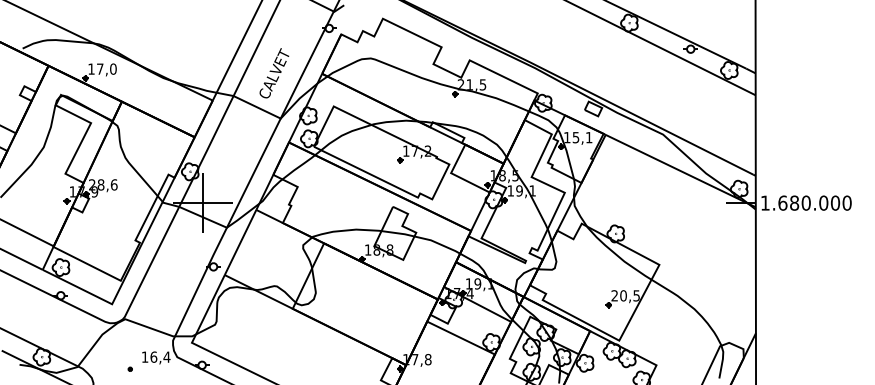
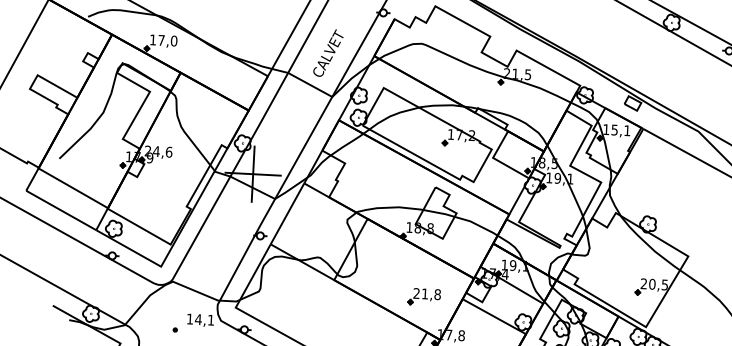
text: (100, 184) -> (155, 151), 28,6 -> 24,6
part: (387, 321) -> (424, 297), added
text: (160, 356) -> (204, 319), 16,4 -> 14,1

